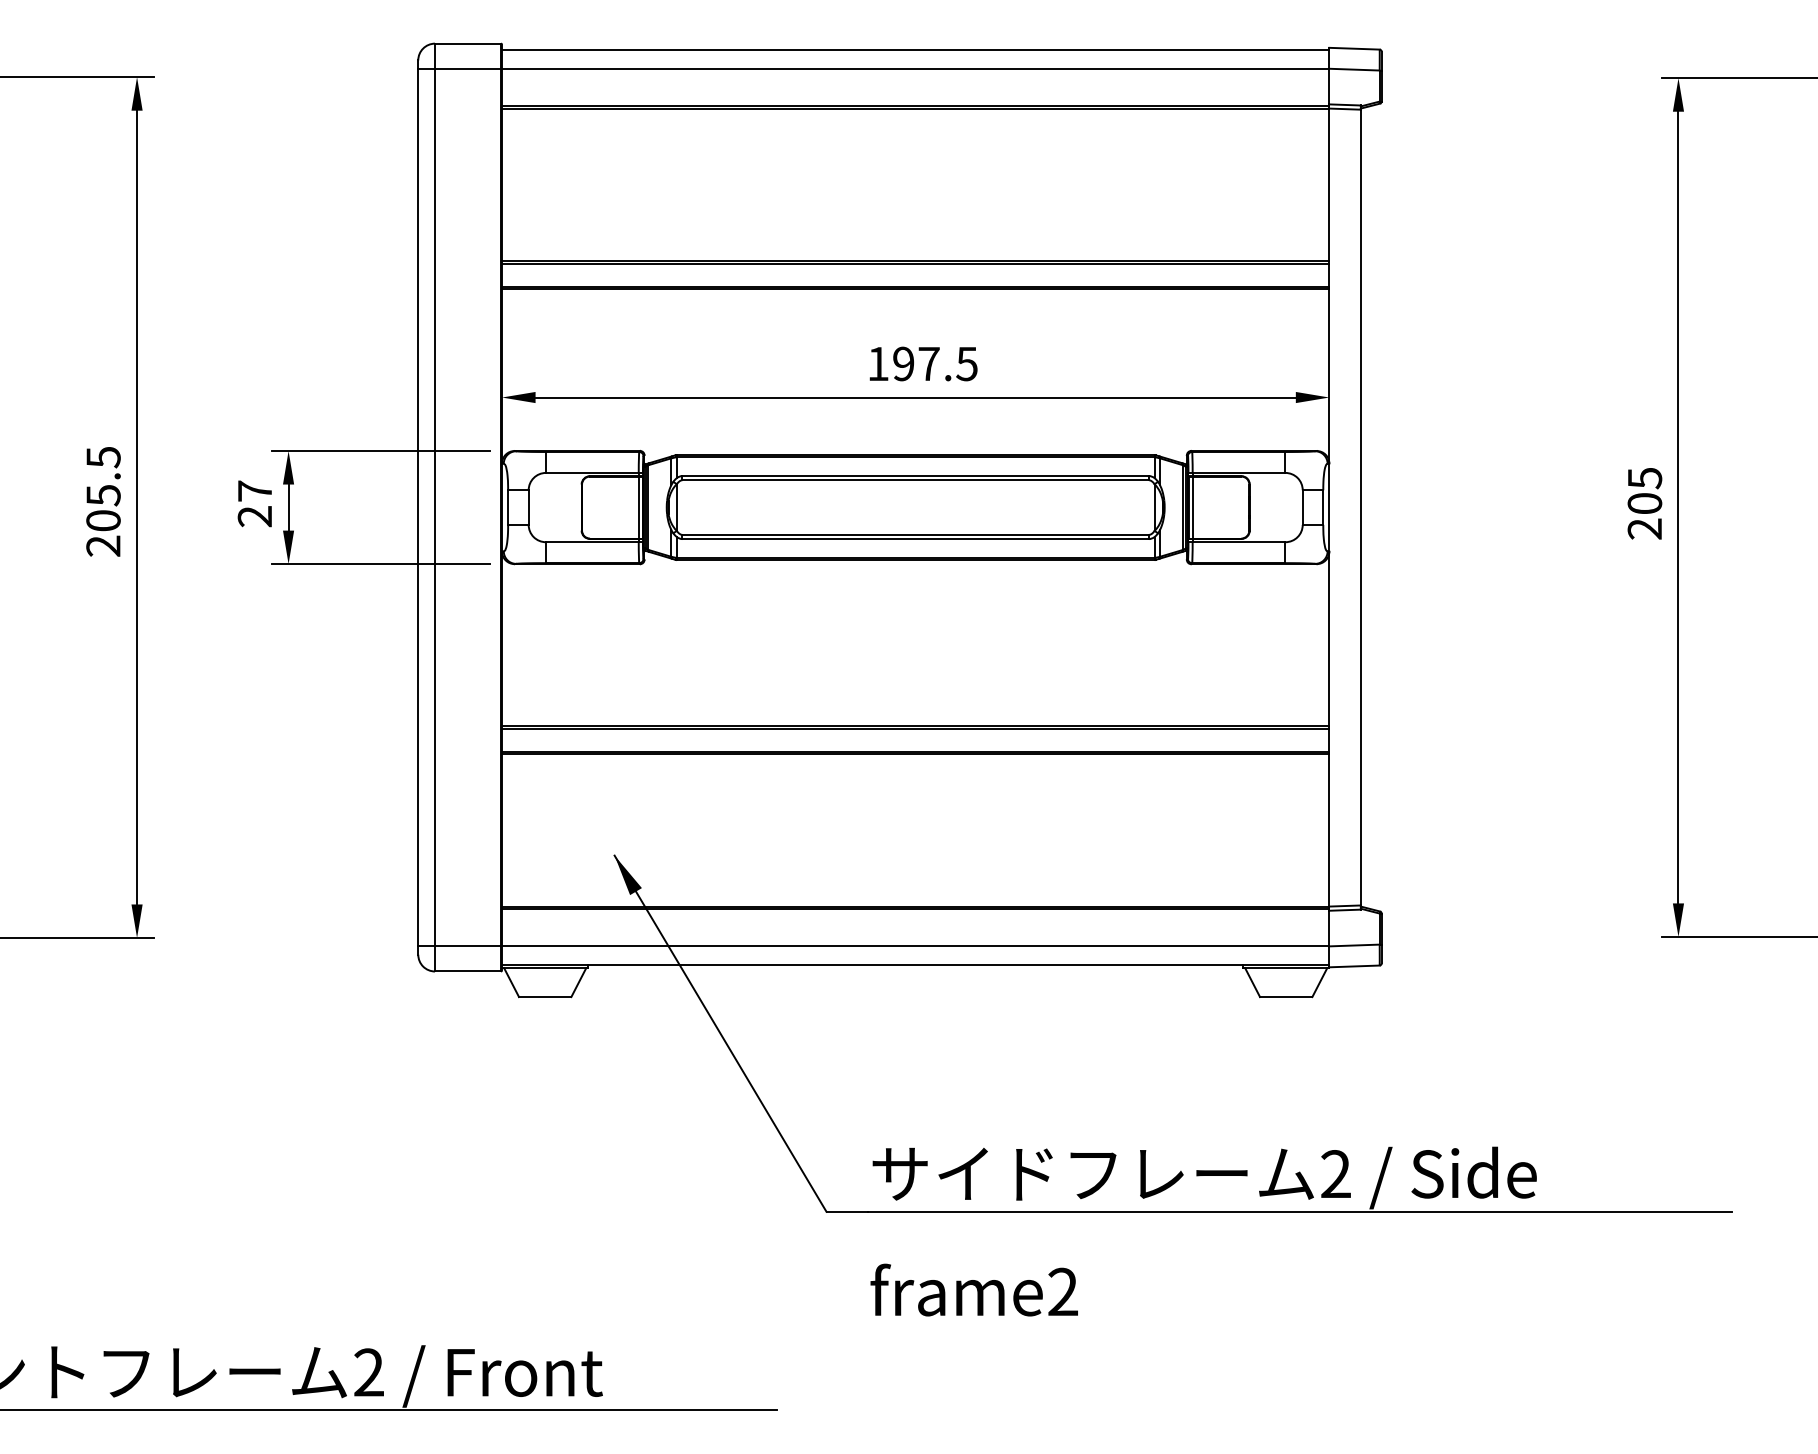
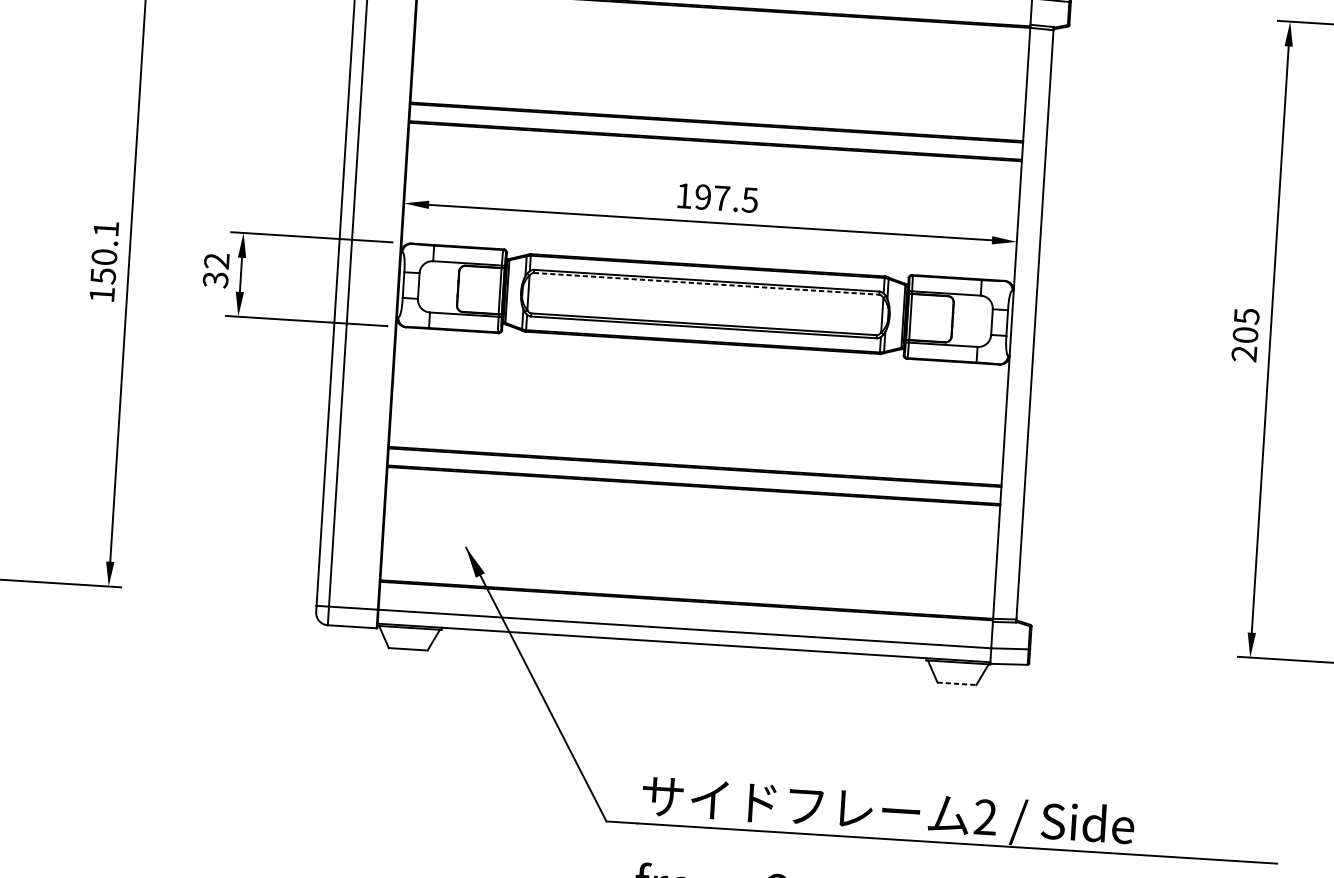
line: (916, 480) -> (707, 284), solid -> dashed
text: (103, 501) -> (104, 261), 205.5 -> 150.1
text: (254, 503) -> (215, 270), 27 -> 32
line: (1286, 997) -> (957, 684), solid -> dashed

